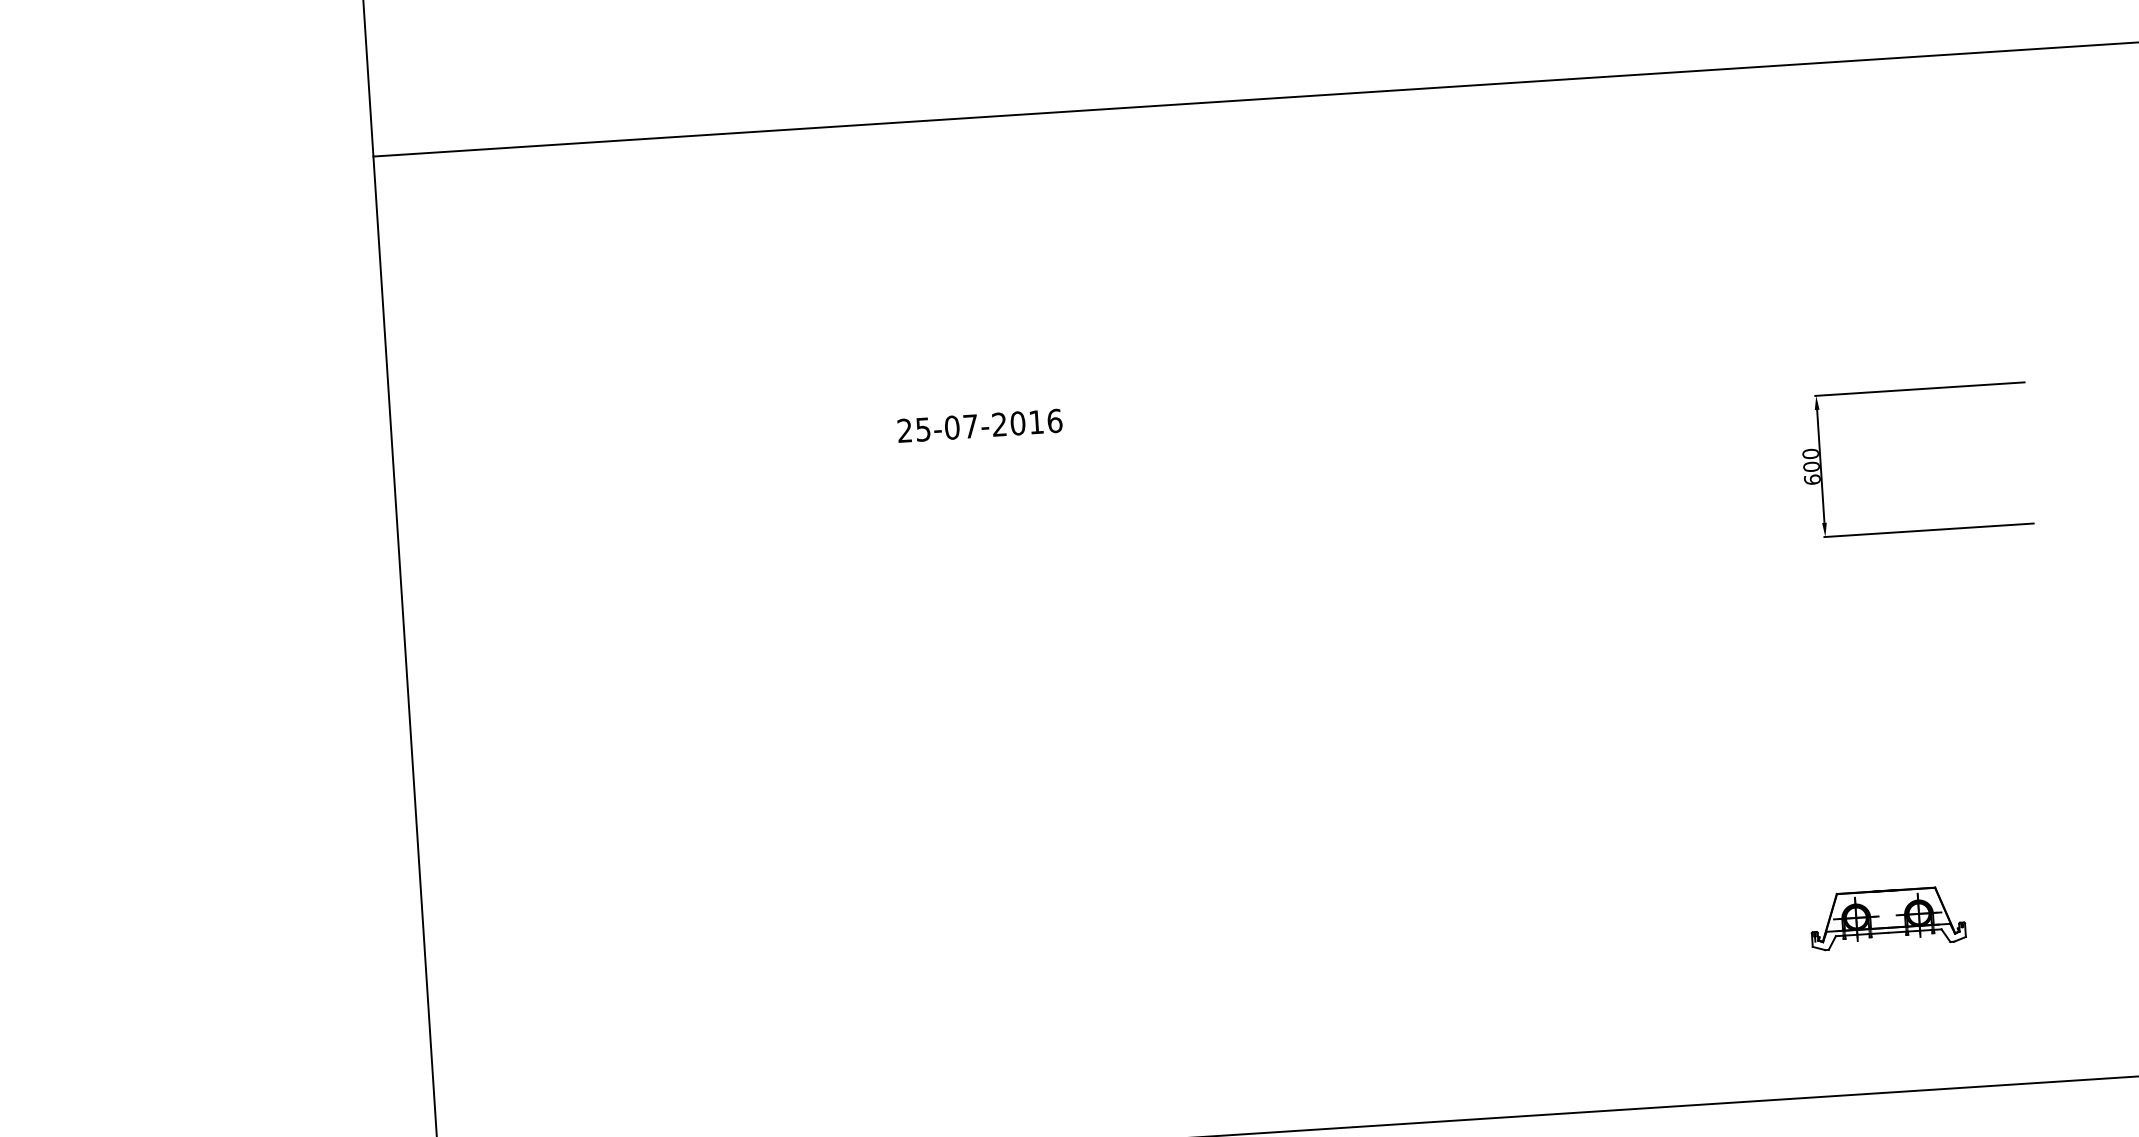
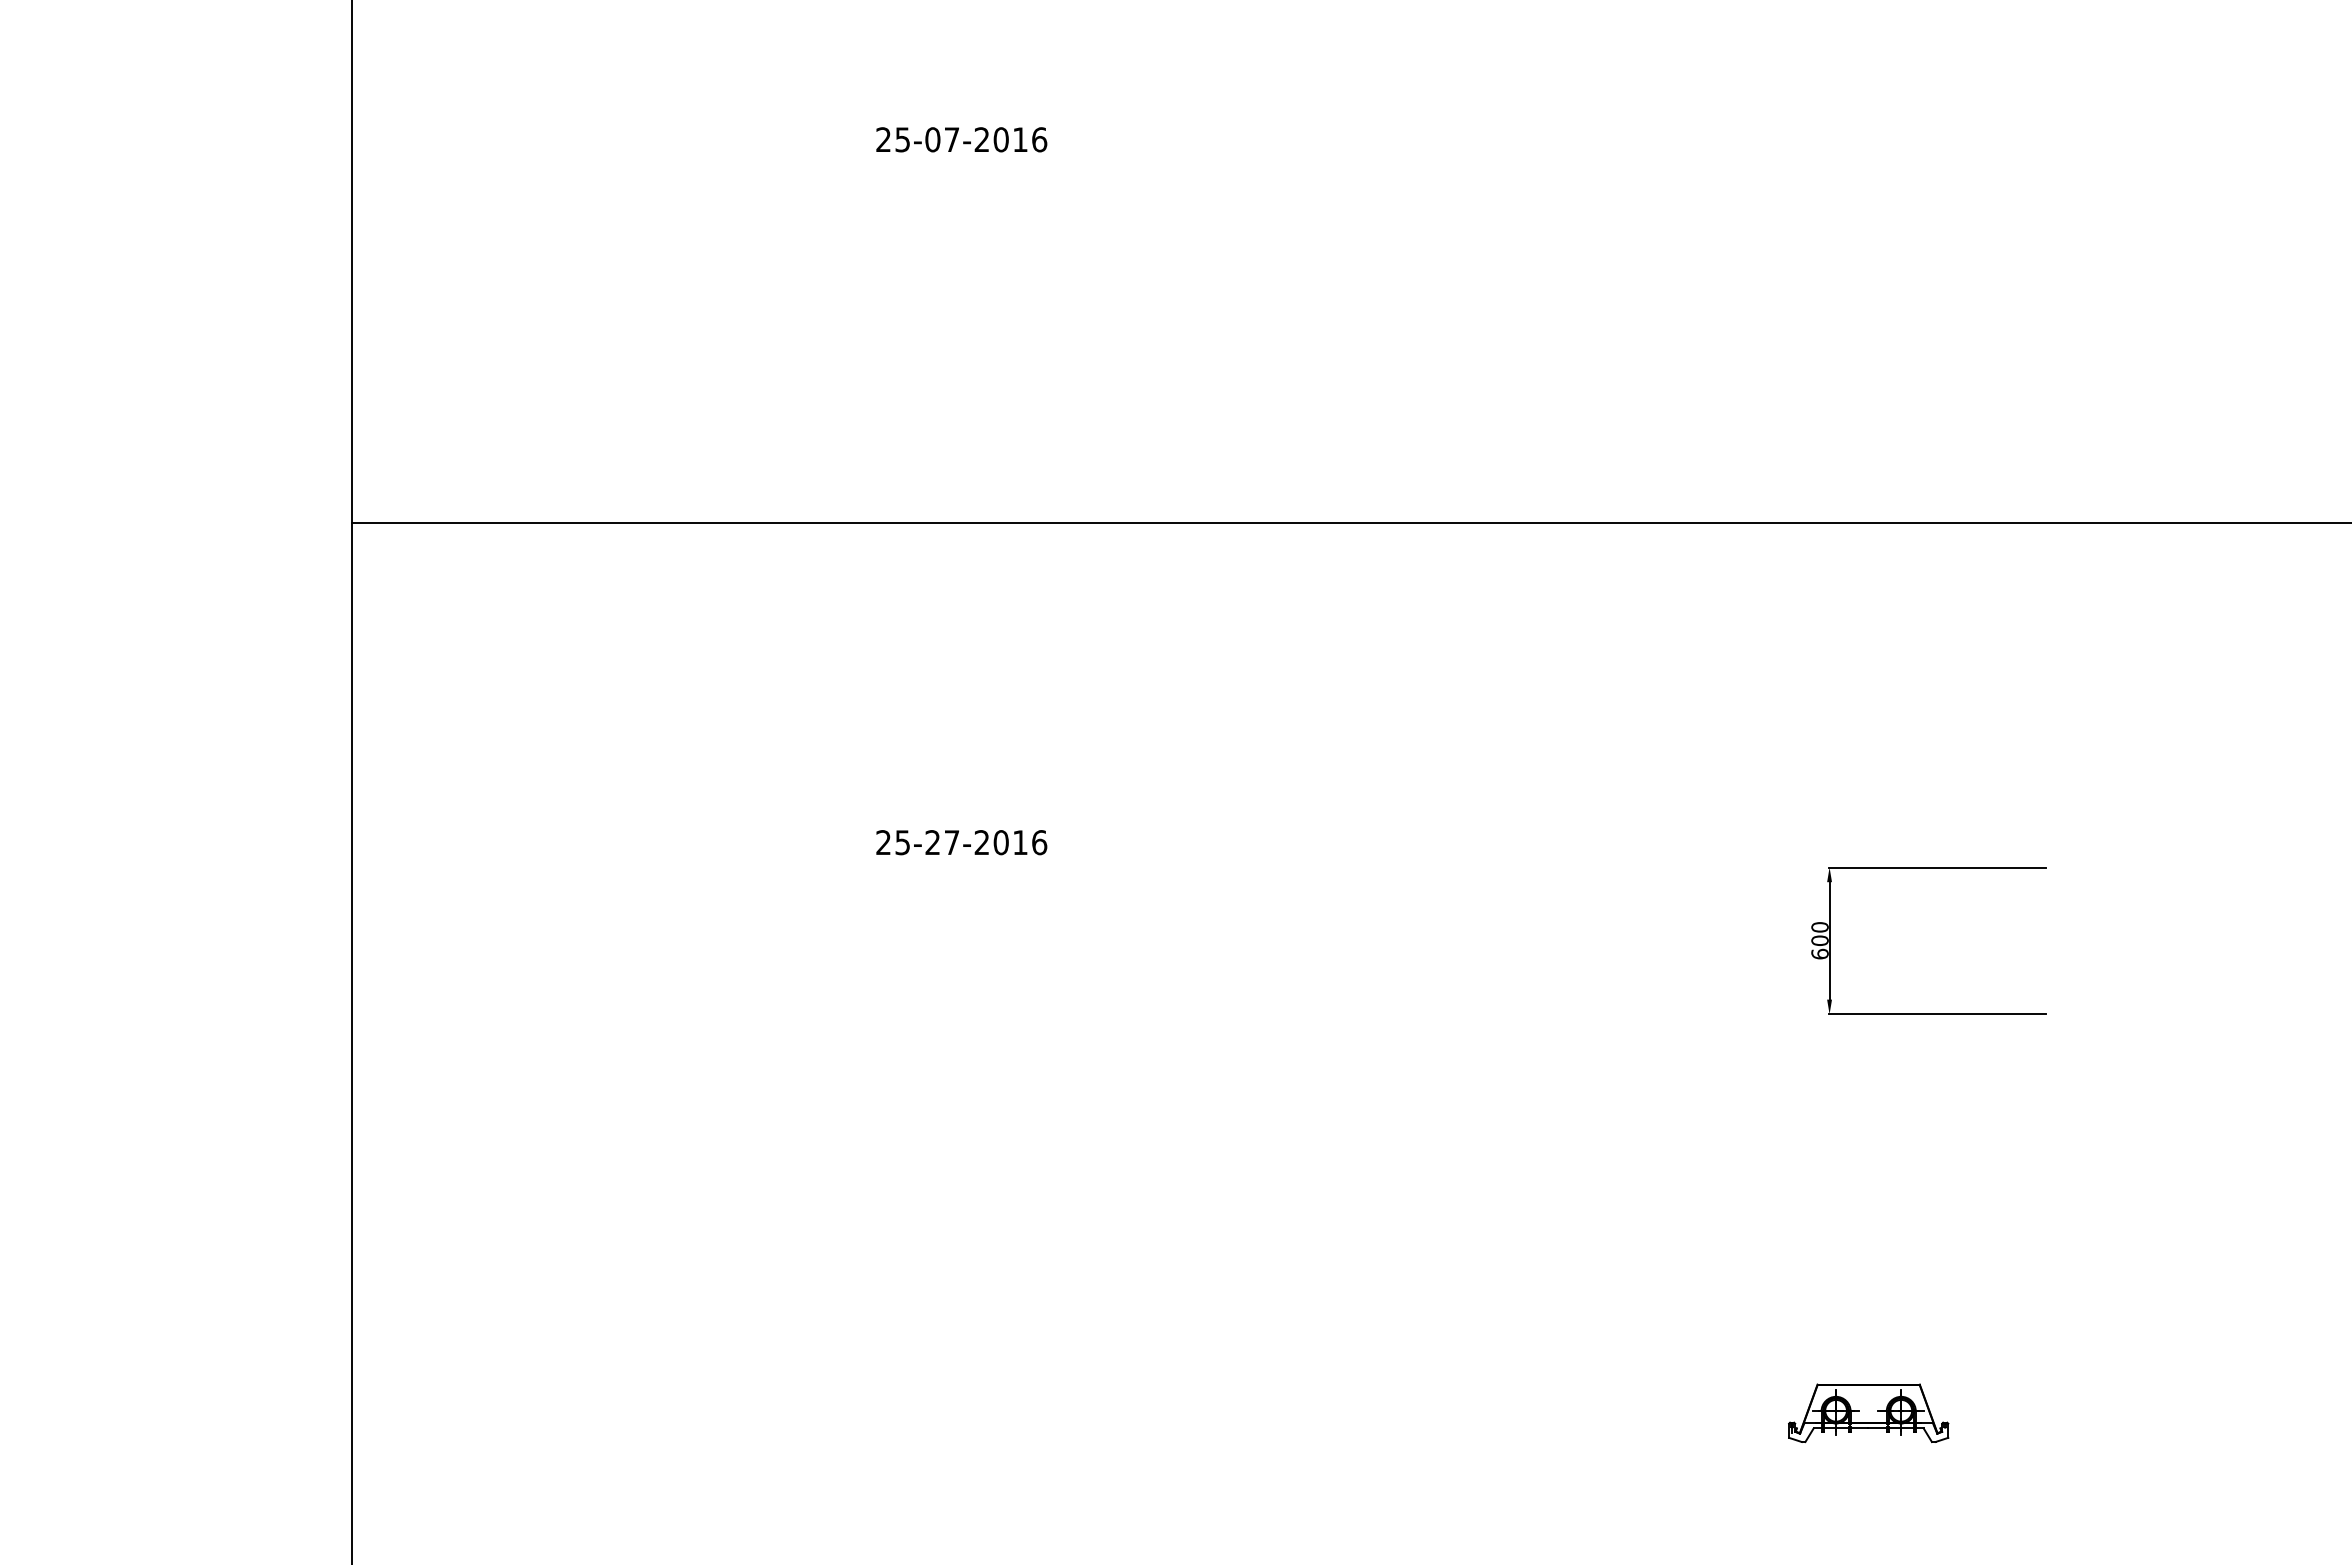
text: (951, 427) -> (932, 842), 25-07-2016 -> 25-27-2016

